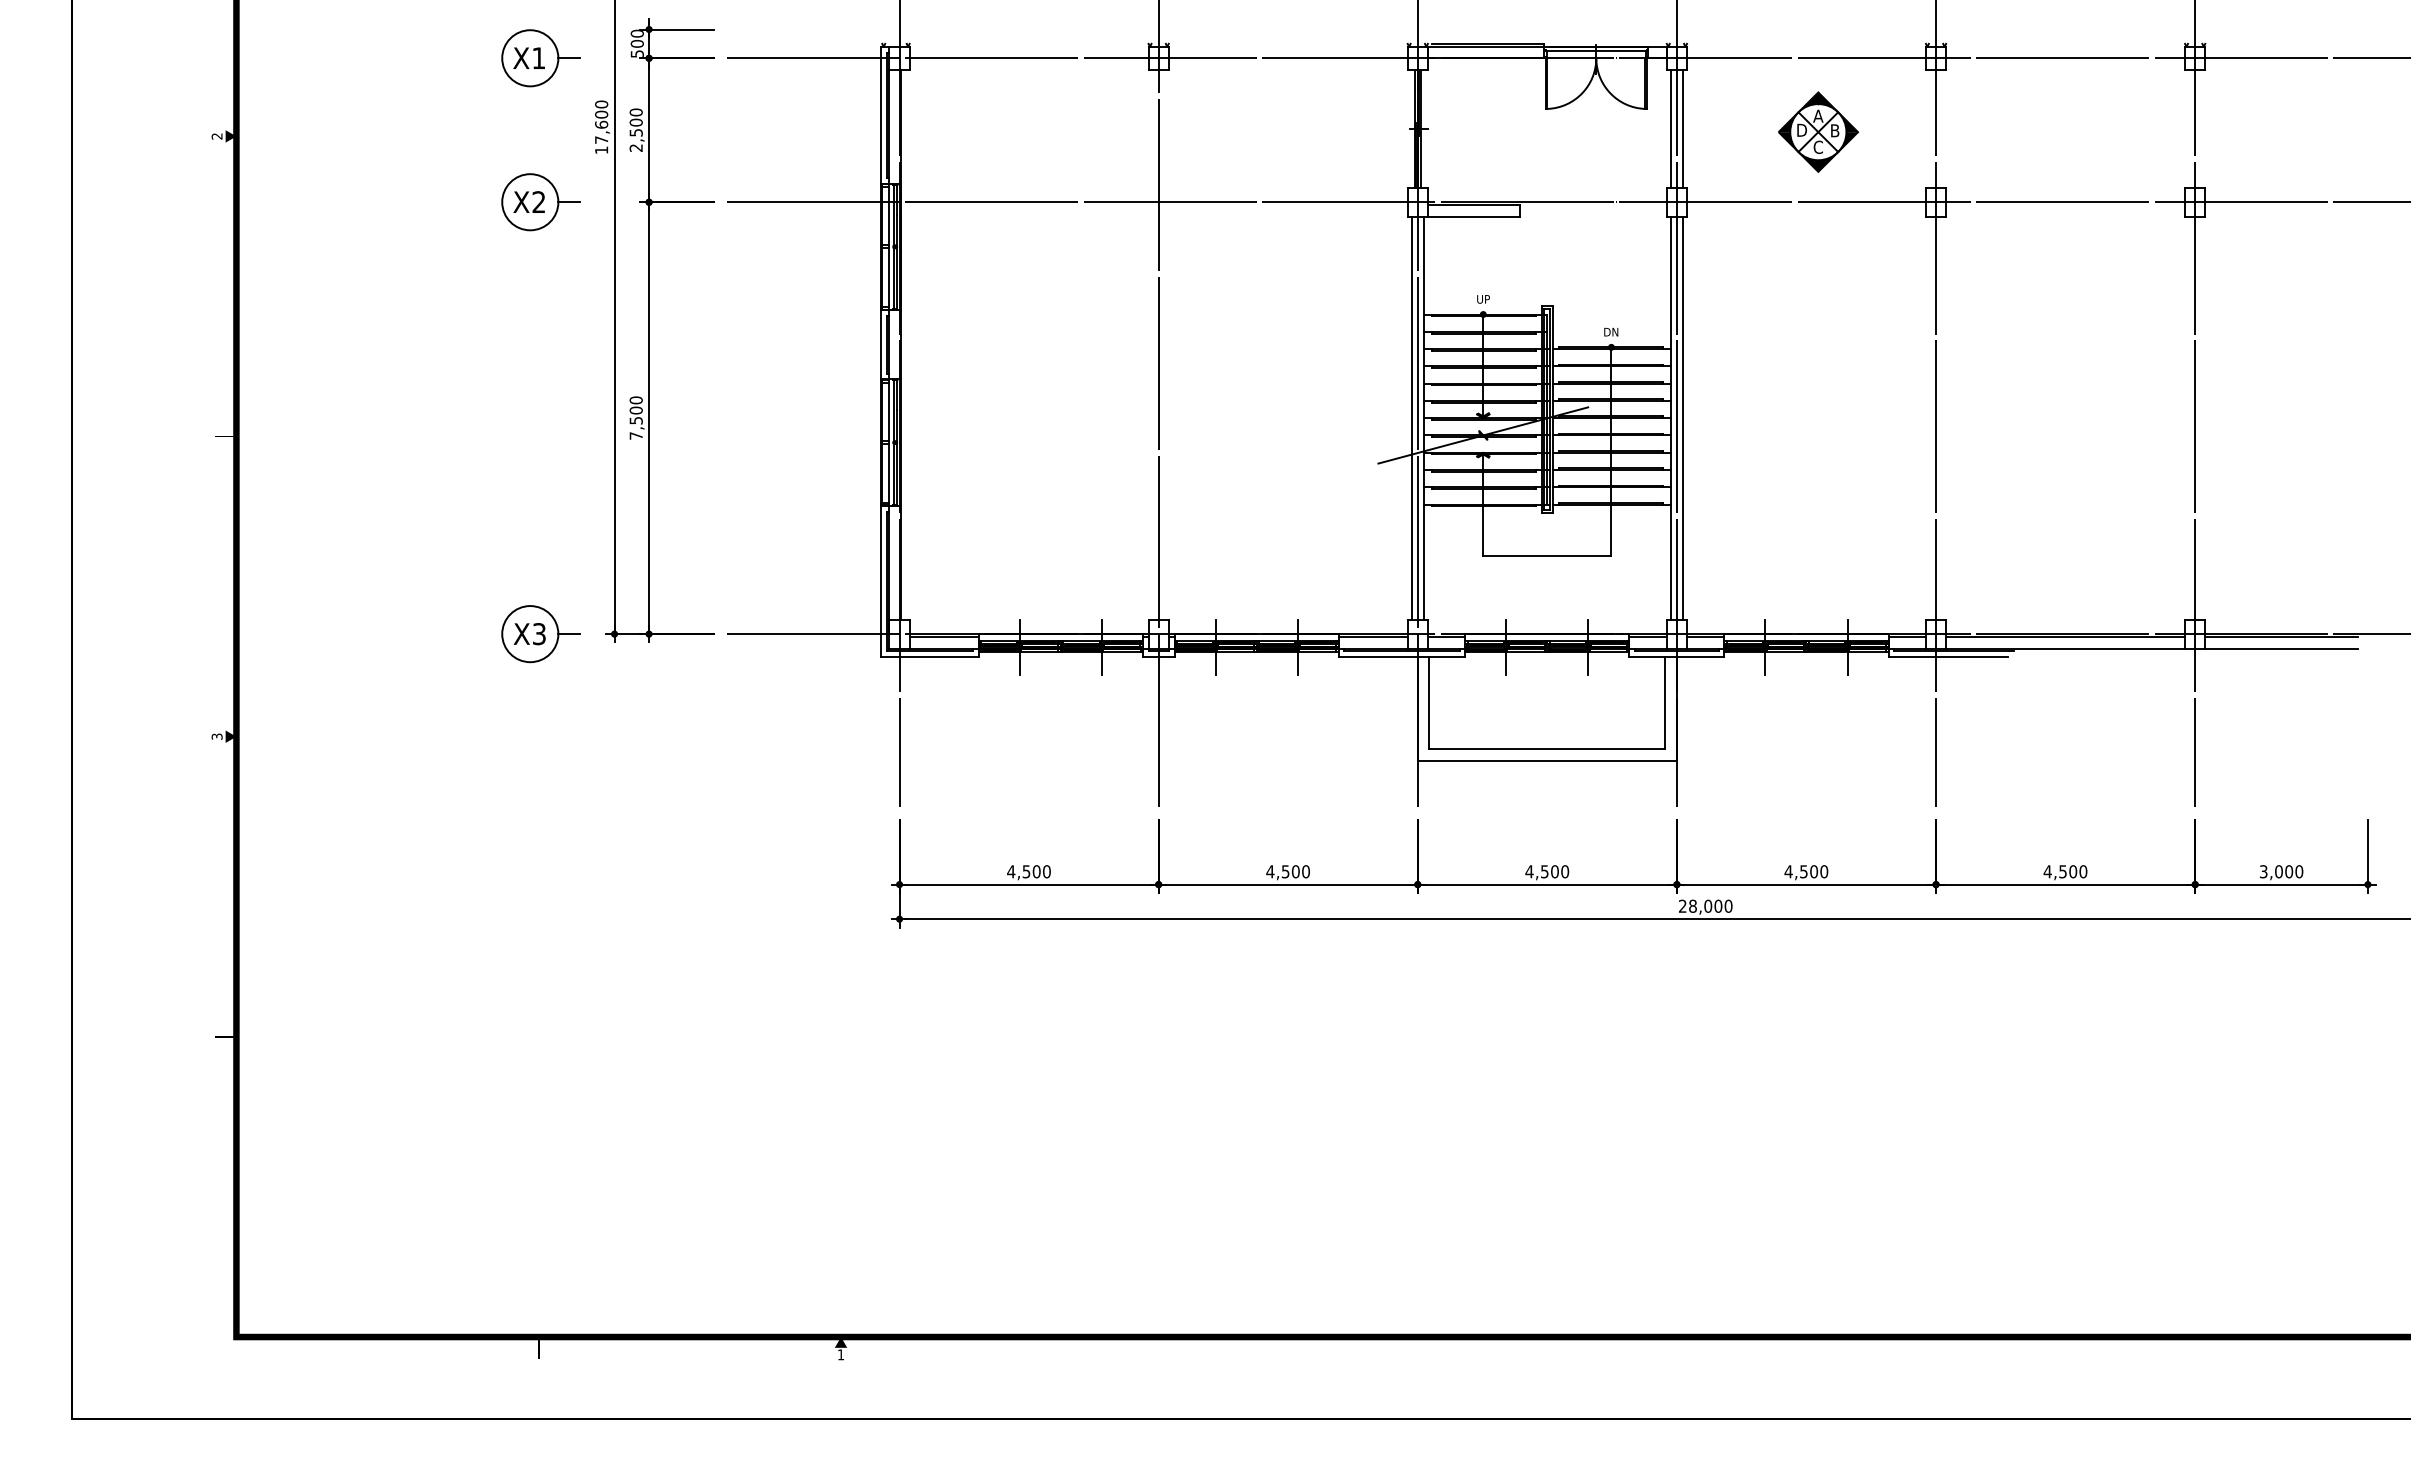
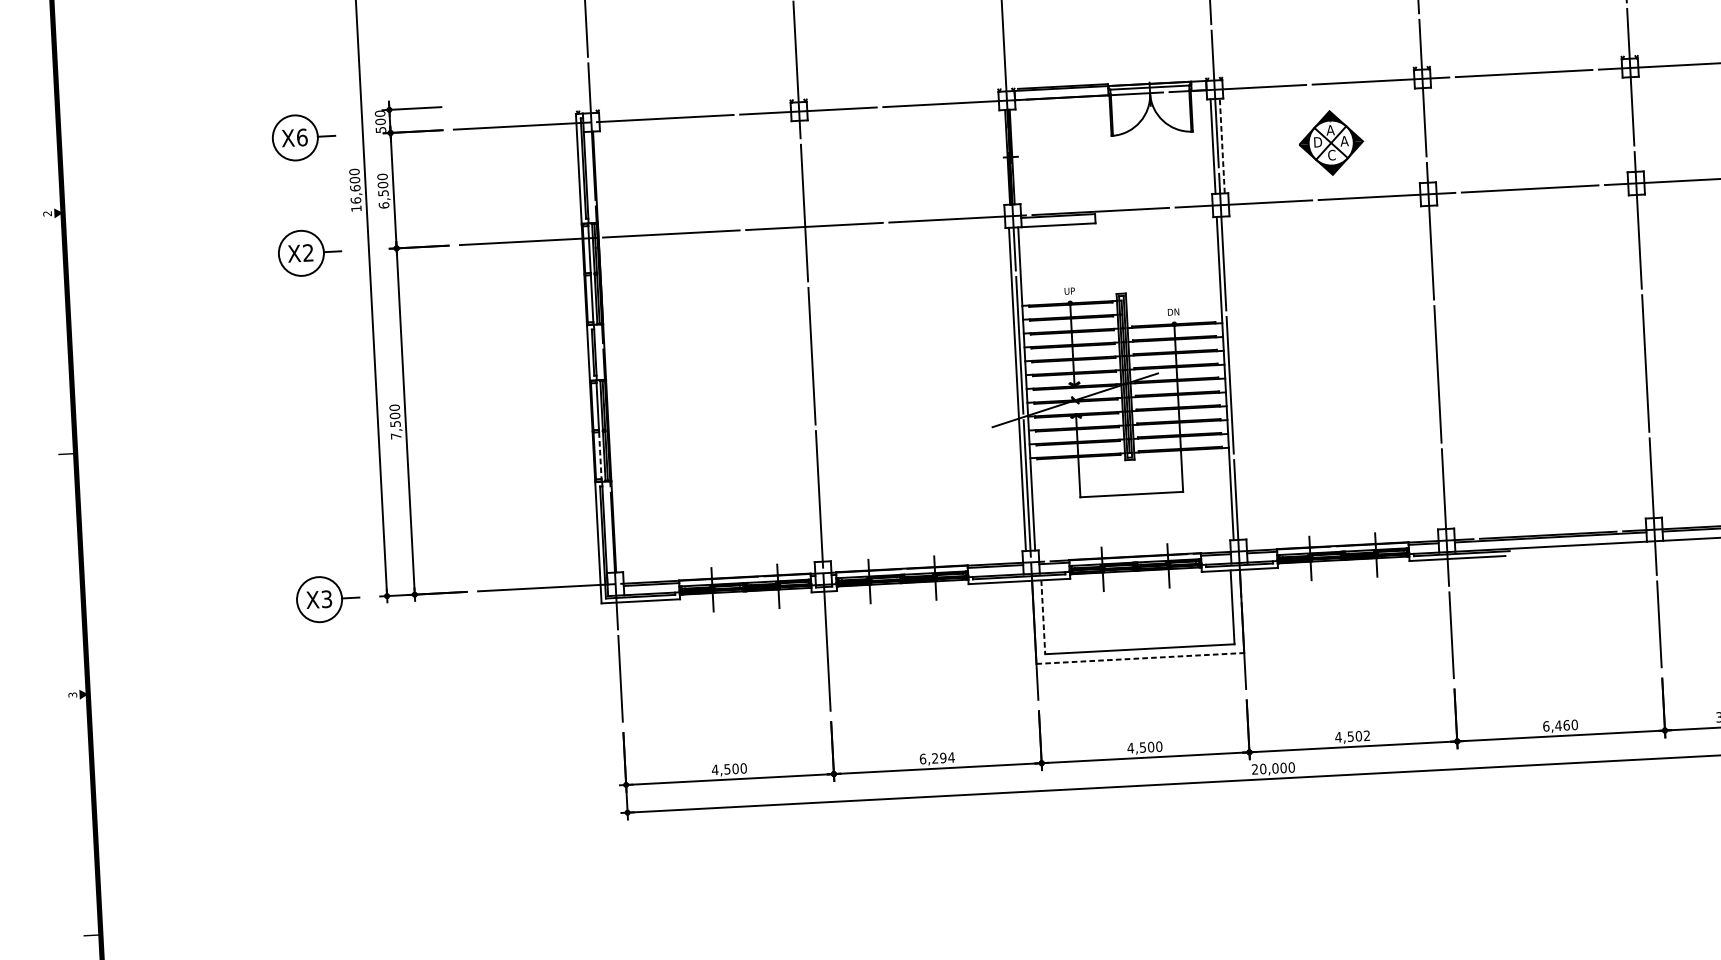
text: (538, 58) -> (301, 137), X1 -> X6
line: (1682, 128) -> (1222, 145), solid -> dashed
text: (1835, 130) -> (1344, 140), B -> A
text: (601, 139) -> (355, 200), 17,600 -> 16,600
text: (635, 147) -> (383, 205), 2,500 -> 6,500
line: (1682, 417) -> (1234, 377), removed
line: (888, 473) -> (600, 455), solid -> dashed
line: (1429, 703) -> (1043, 617), solid -> dashed
line: (1547, 760) -> (1140, 658), solid -> dashed
text: (1288, 871) -> (937, 758), 4,500 -> 6,294
text: (1824, 871) -> (1367, 735), 4,500 -> 4,502
text: (2060, 871) -> (1556, 725), 4,500 -> 6,460
text: (1692, 906) -> (1262, 769), 28,000 -> 20,000

